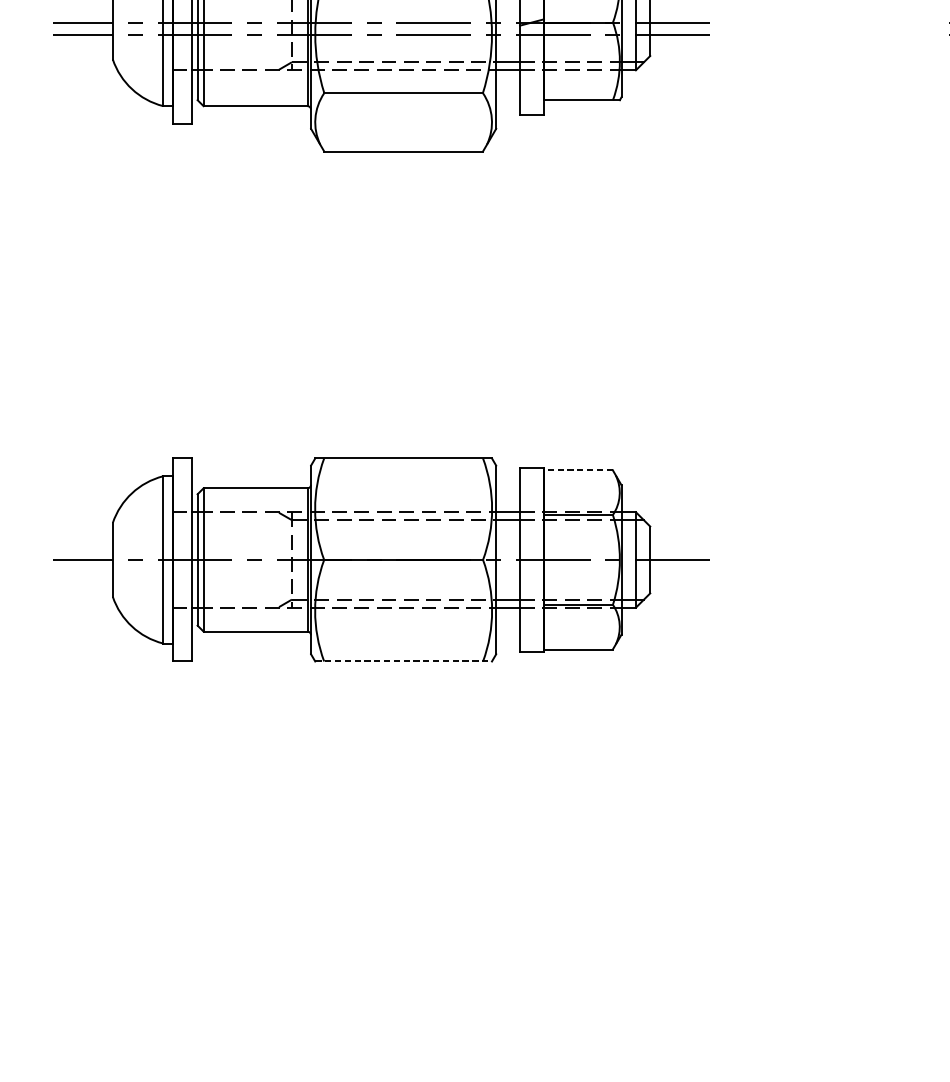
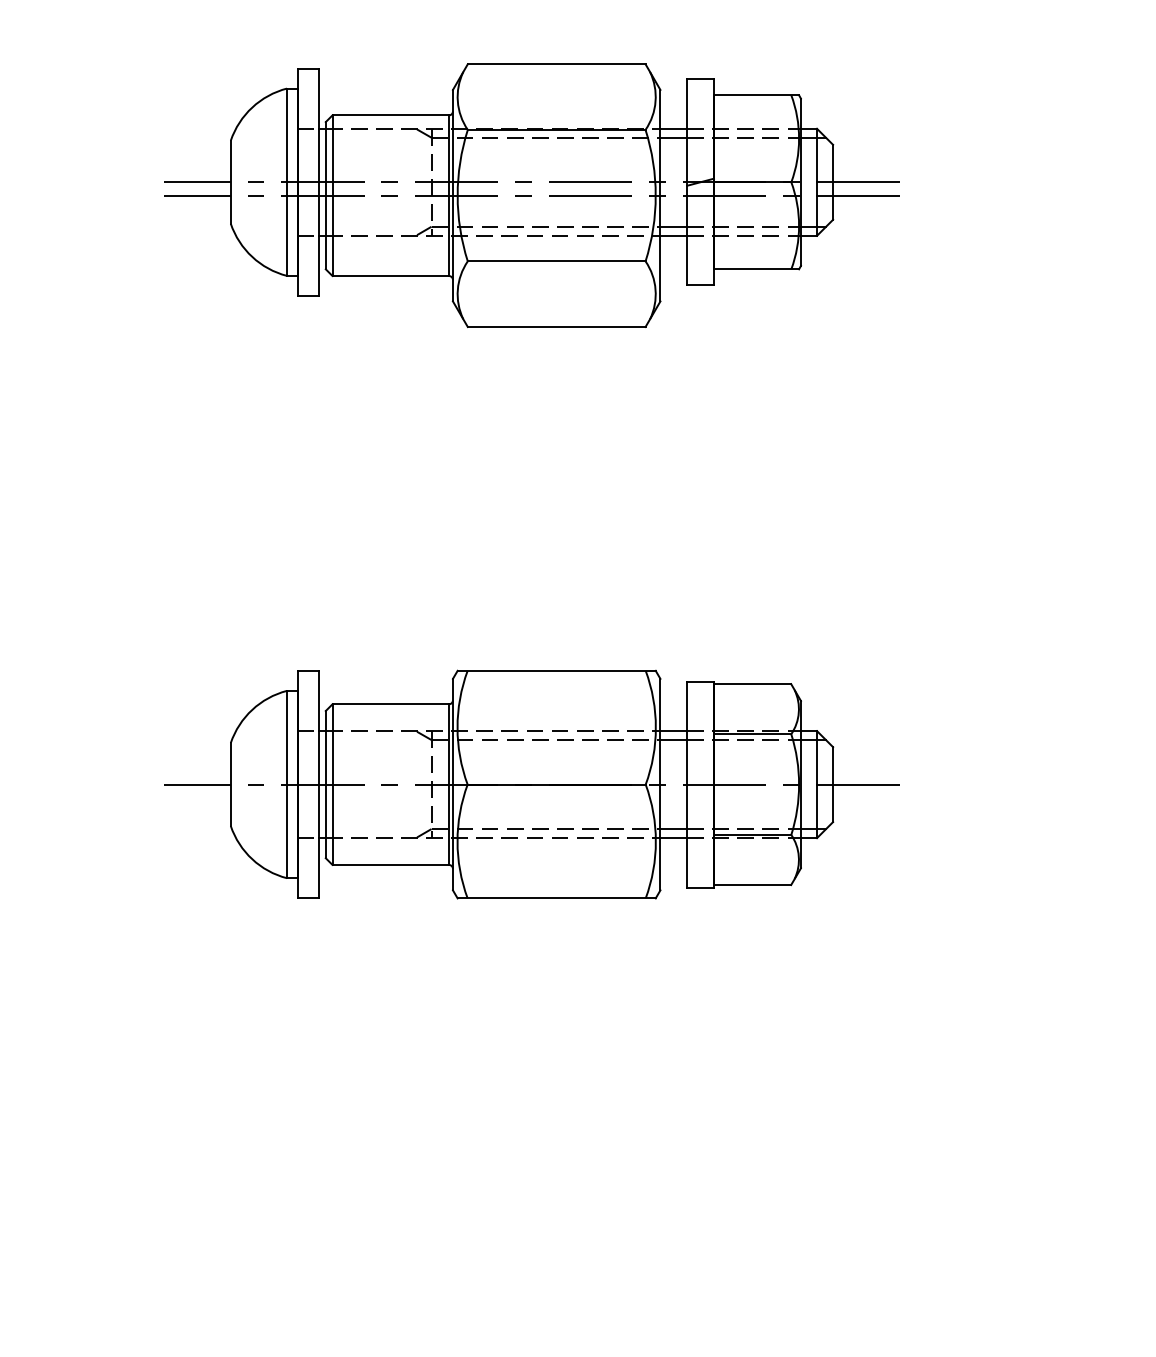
line: (578, 470) -> (752, 684), dashed -> solid
line: (404, 661) -> (557, 898), dashed -> solid

